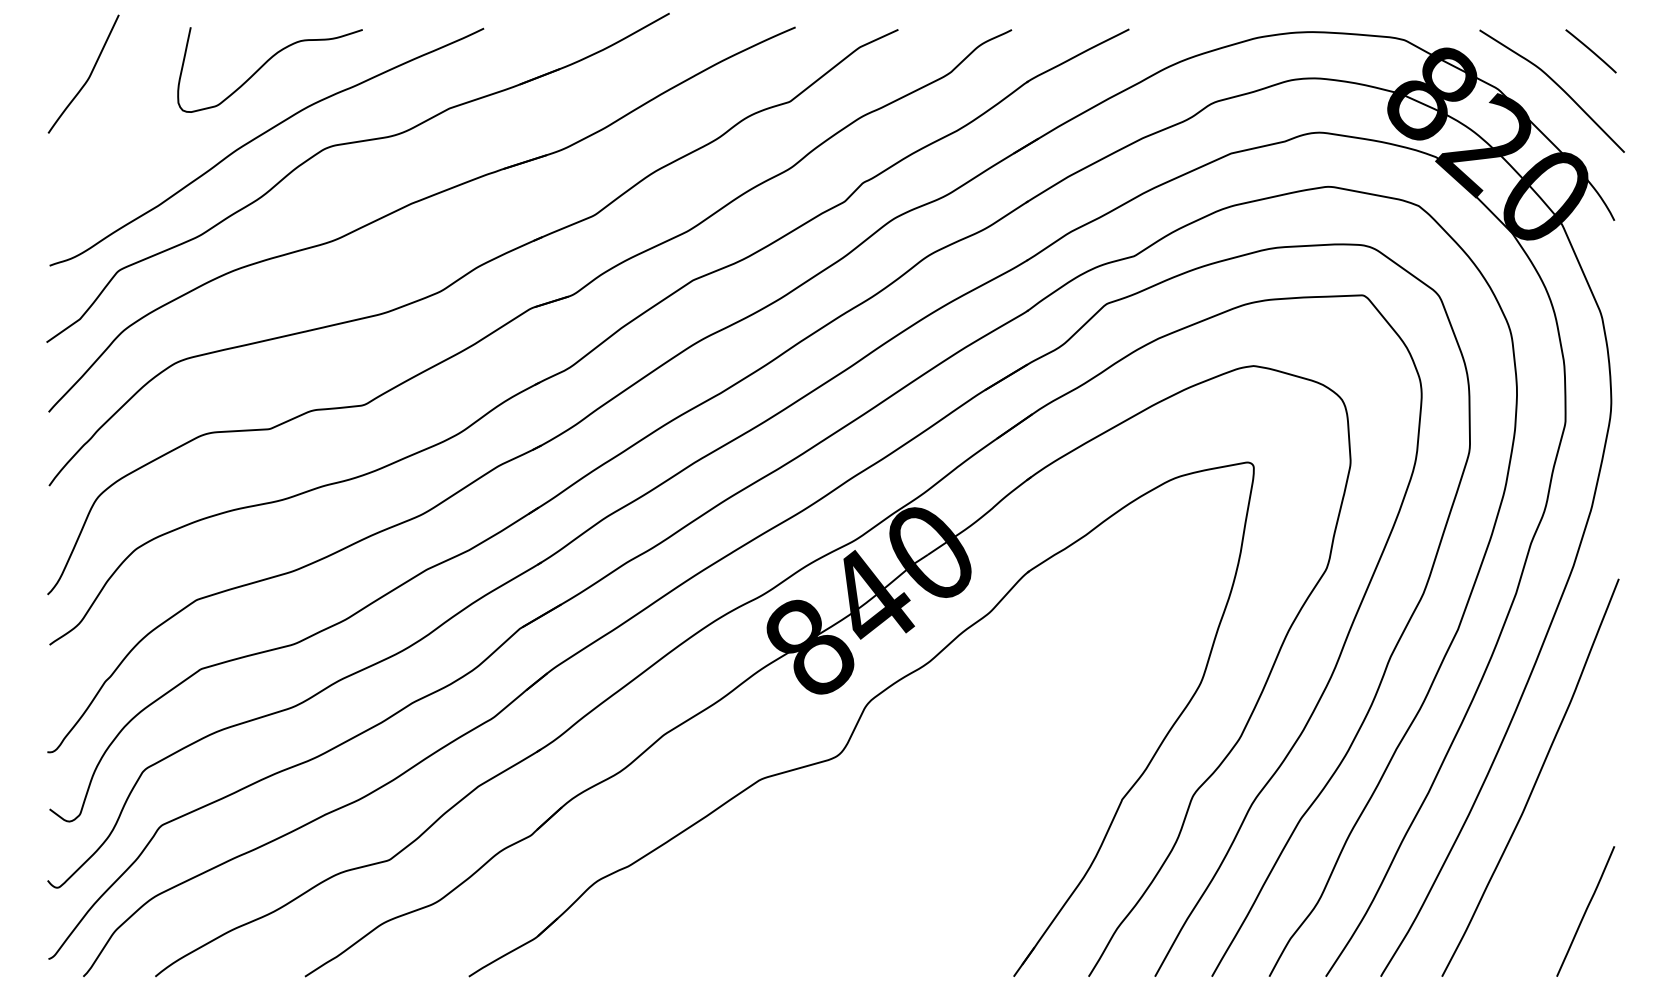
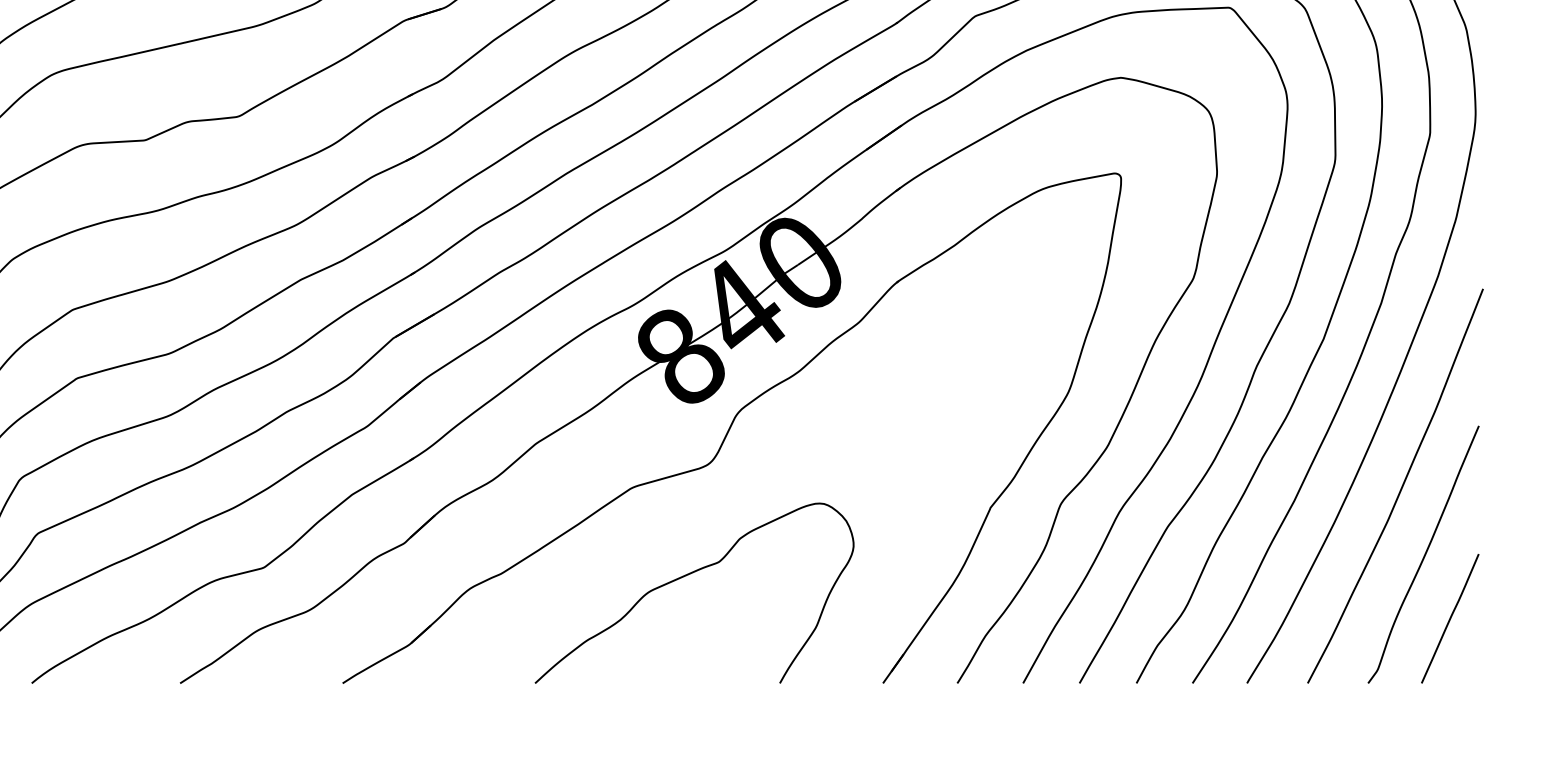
curve: (1559, 846) -> (1424, 554), added
curve: (816, 868) -> (687, 576), added

